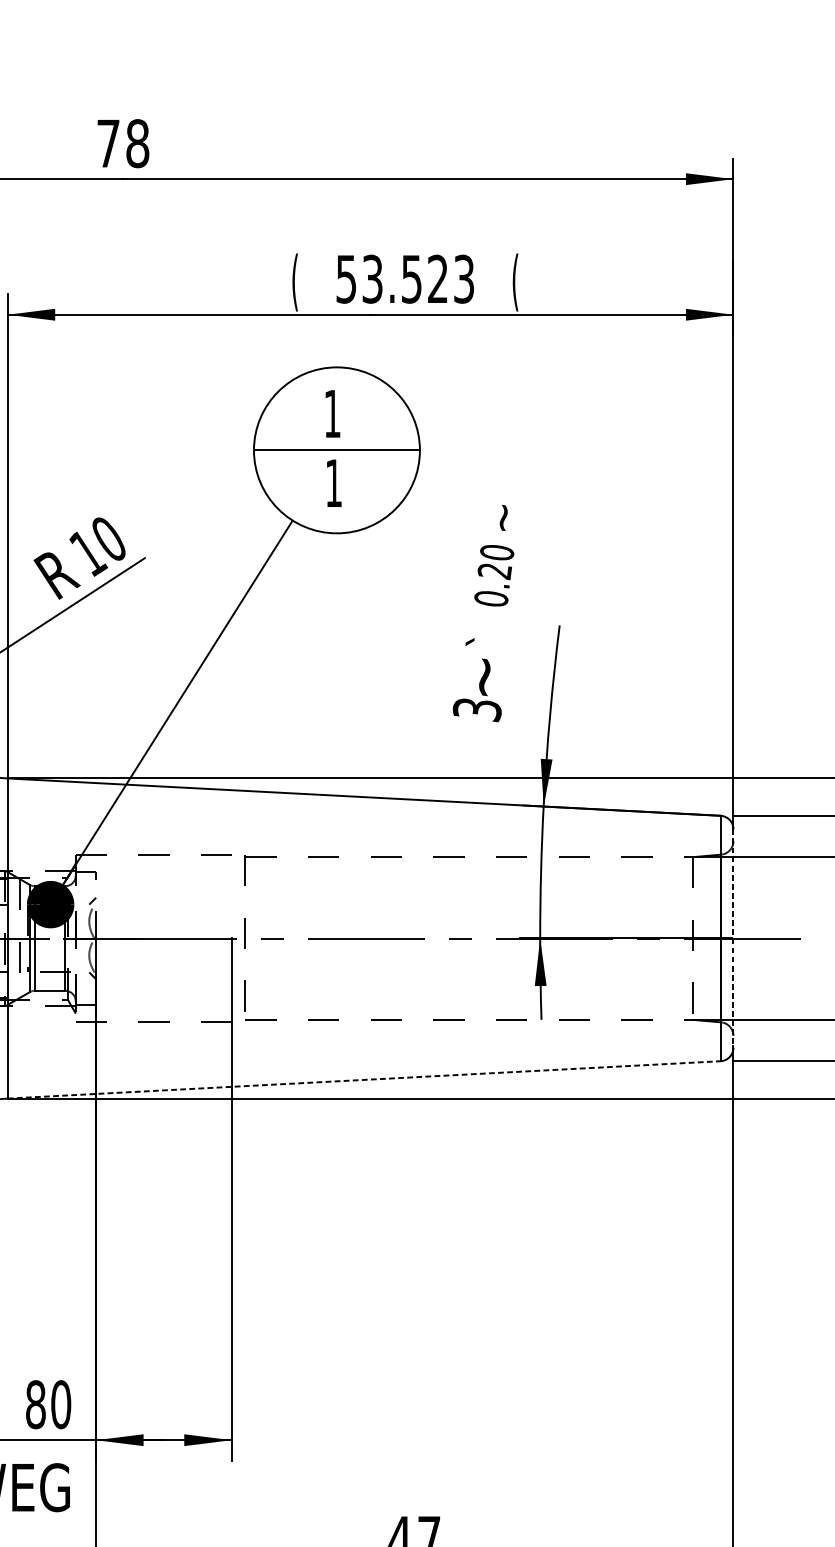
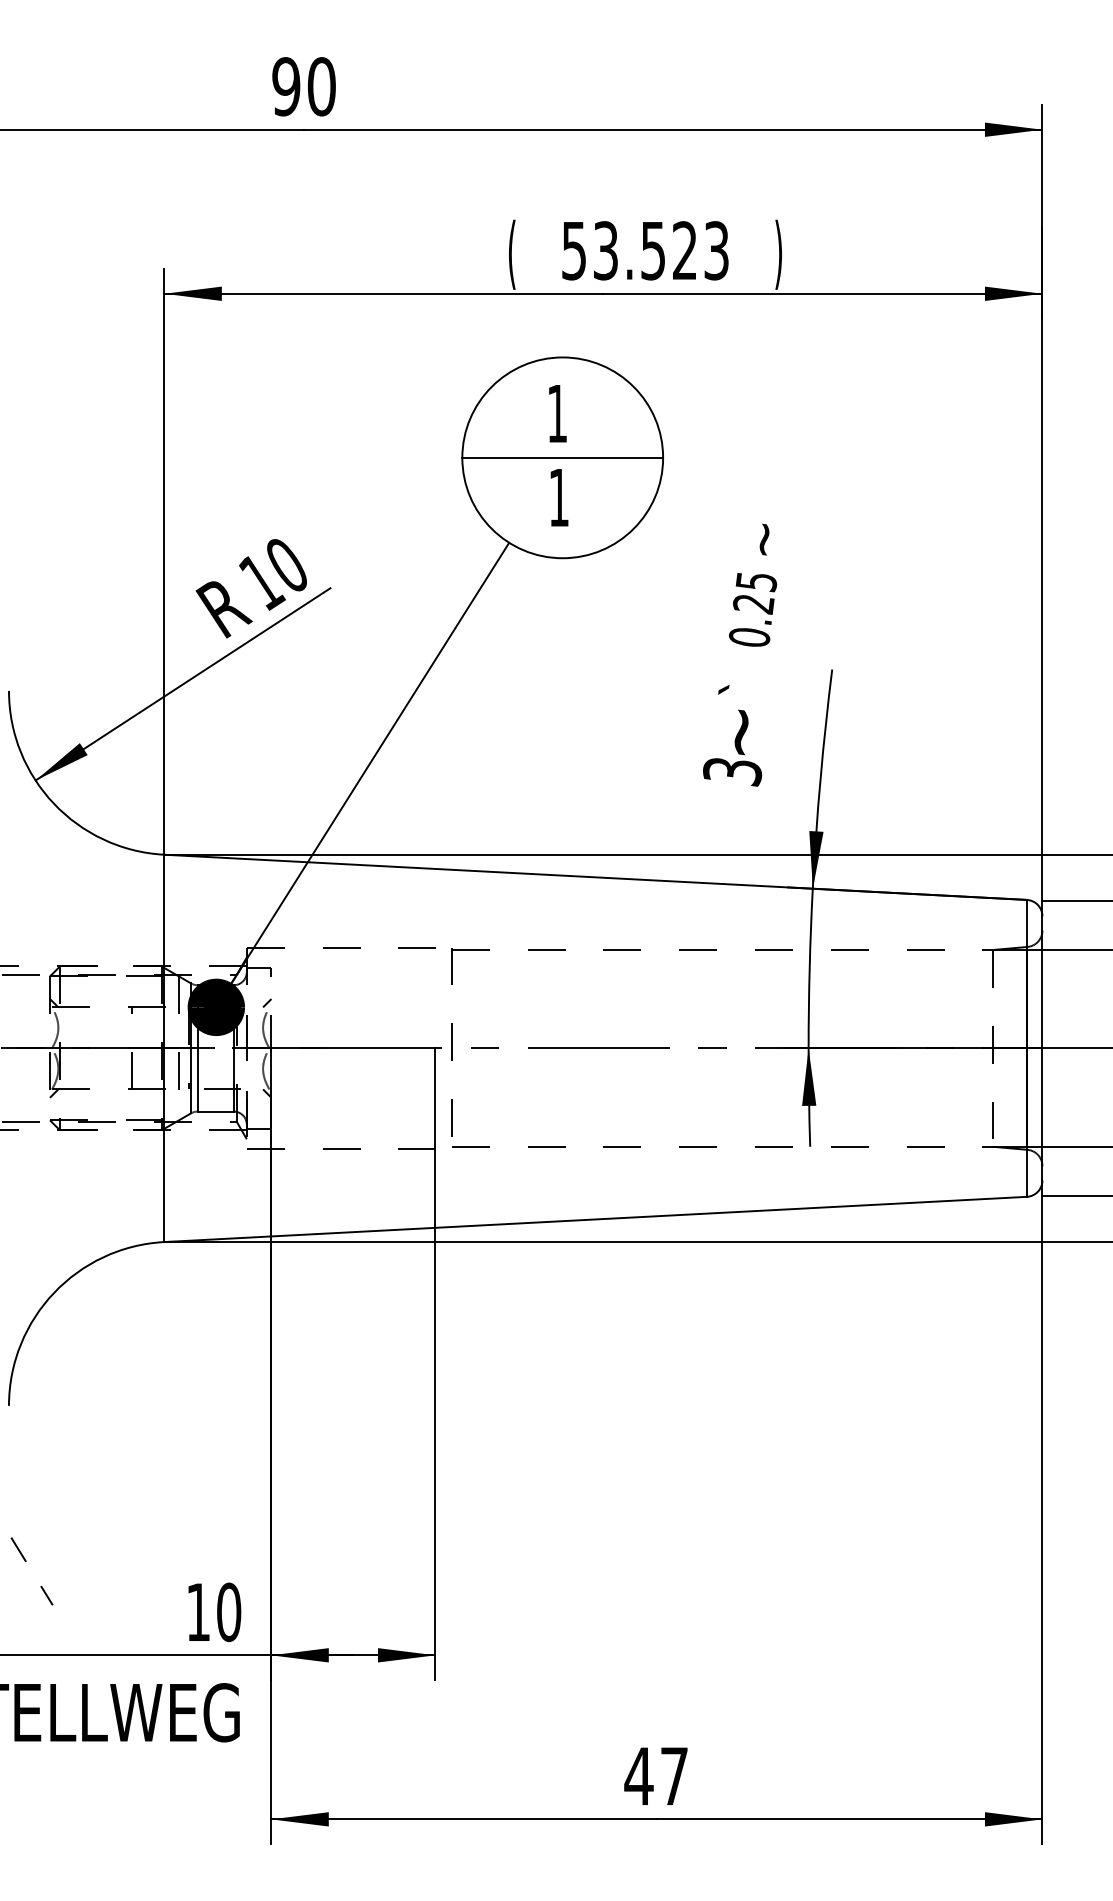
text: (122, 143) -> (303, 86), 78 -> 90
text: (515, 282) -> (778, 254), ( -> )
text: (497, 553) -> (756, 582), 0.20 -> 0.25
line: (733, 938) -> (1042, 1048), dashed -> solid
line: (364, 1079) -> (595, 1219), dashed -> solid
text: (35, 1404) -> (198, 1612), 80 -> 10

